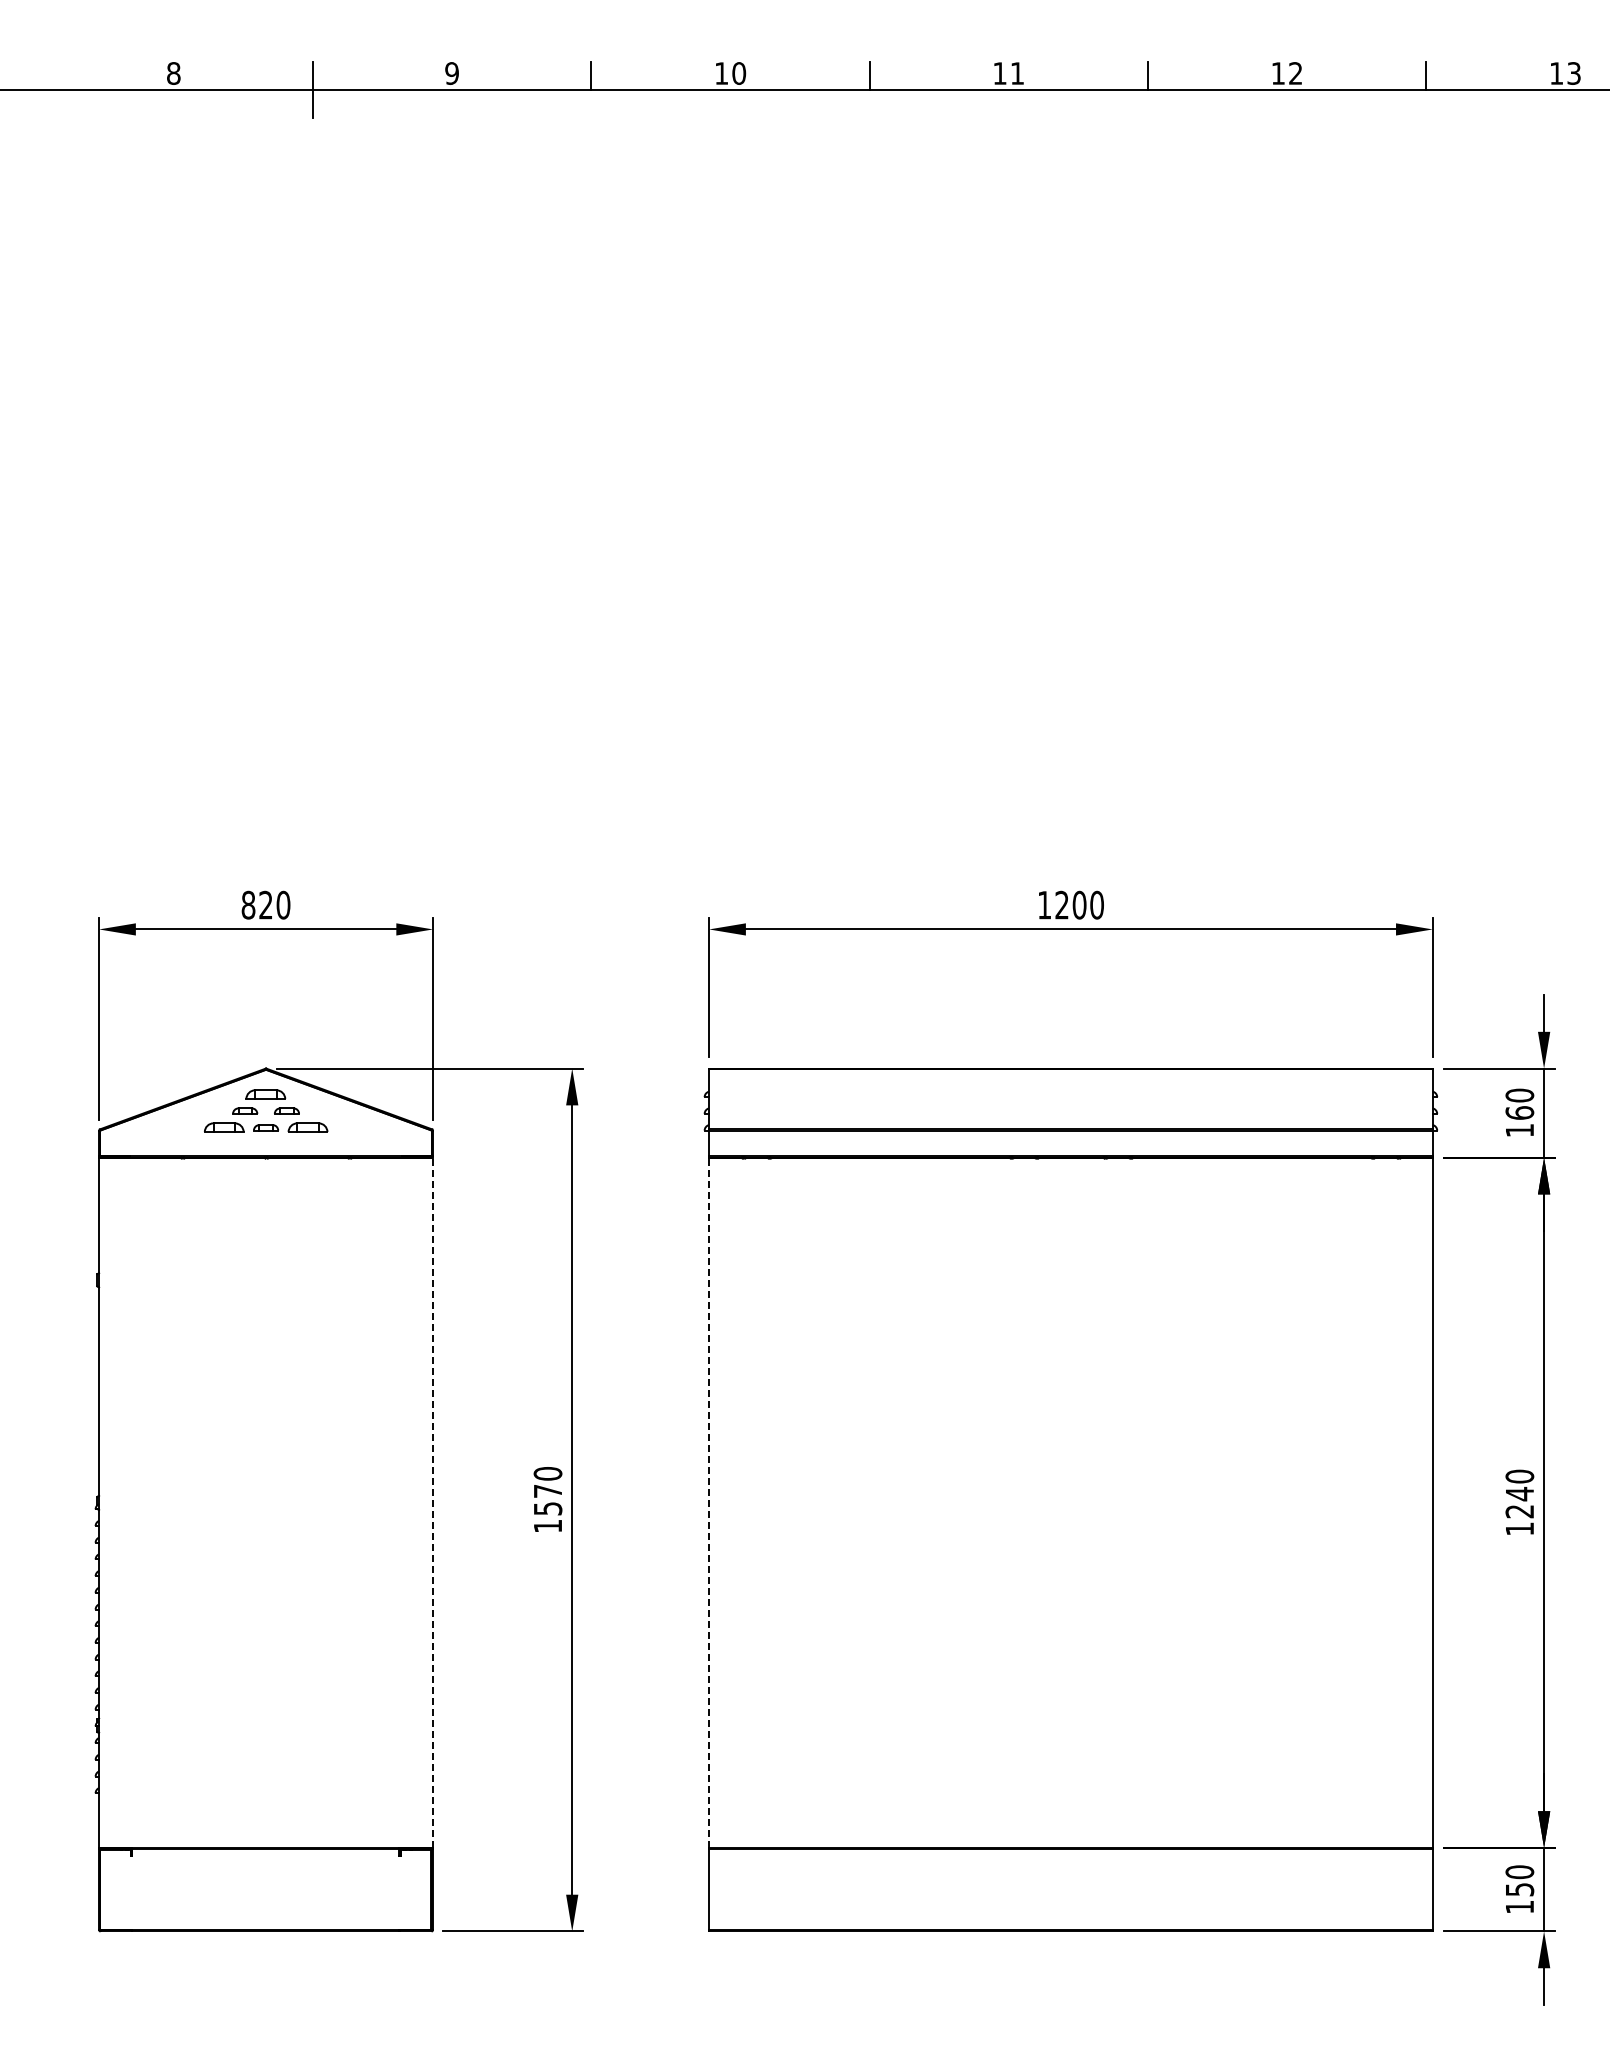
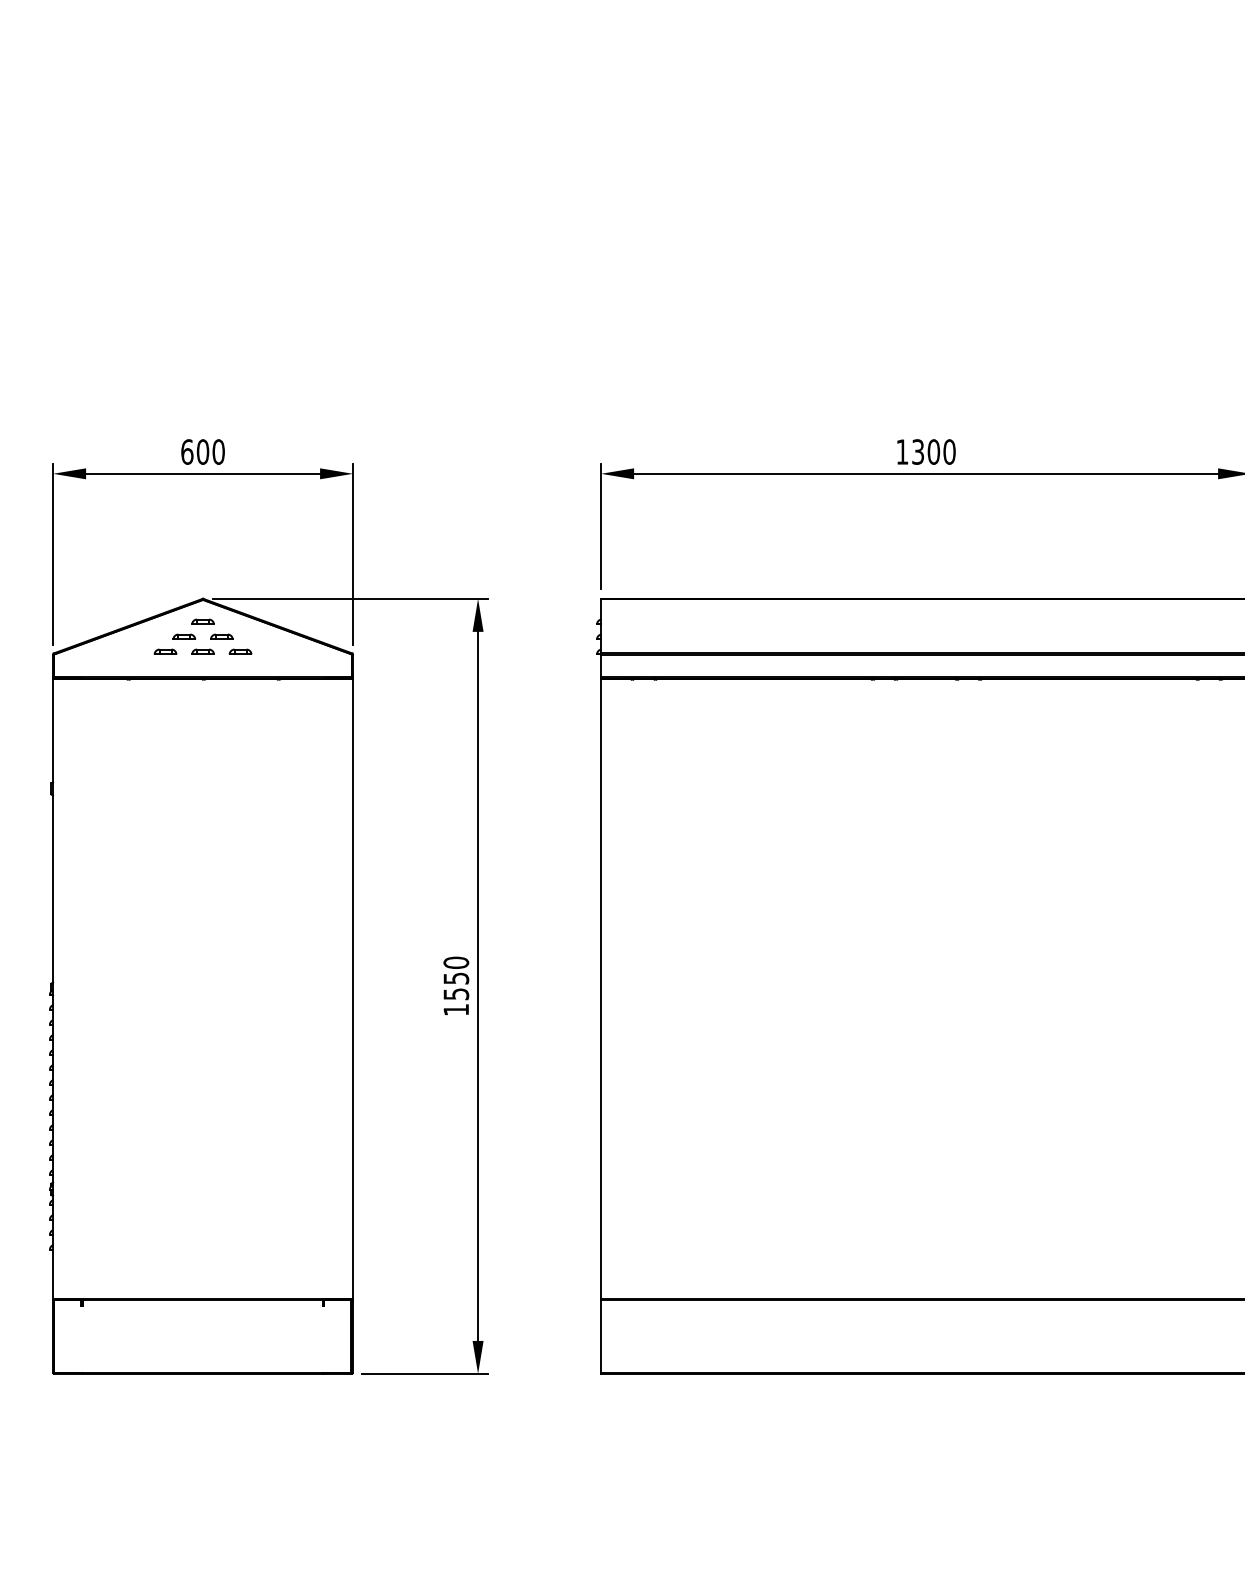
text: (256, 904) -> (194, 451), 820 -> 600
text: (1061, 905) -> (917, 452), 1200 -> 1300
part: (266, 1093) -> (203, 621), size x0.62
part: (224, 1127) -> (165, 651), size x0.62
part: (307, 1127) -> (240, 651), size x0.62
text: (548, 1491) -> (456, 978), 1570 -> 1550
line: (433, 1502) -> (353, 988), dashed -> solid
line: (709, 1502) -> (601, 988), dashed -> solid

